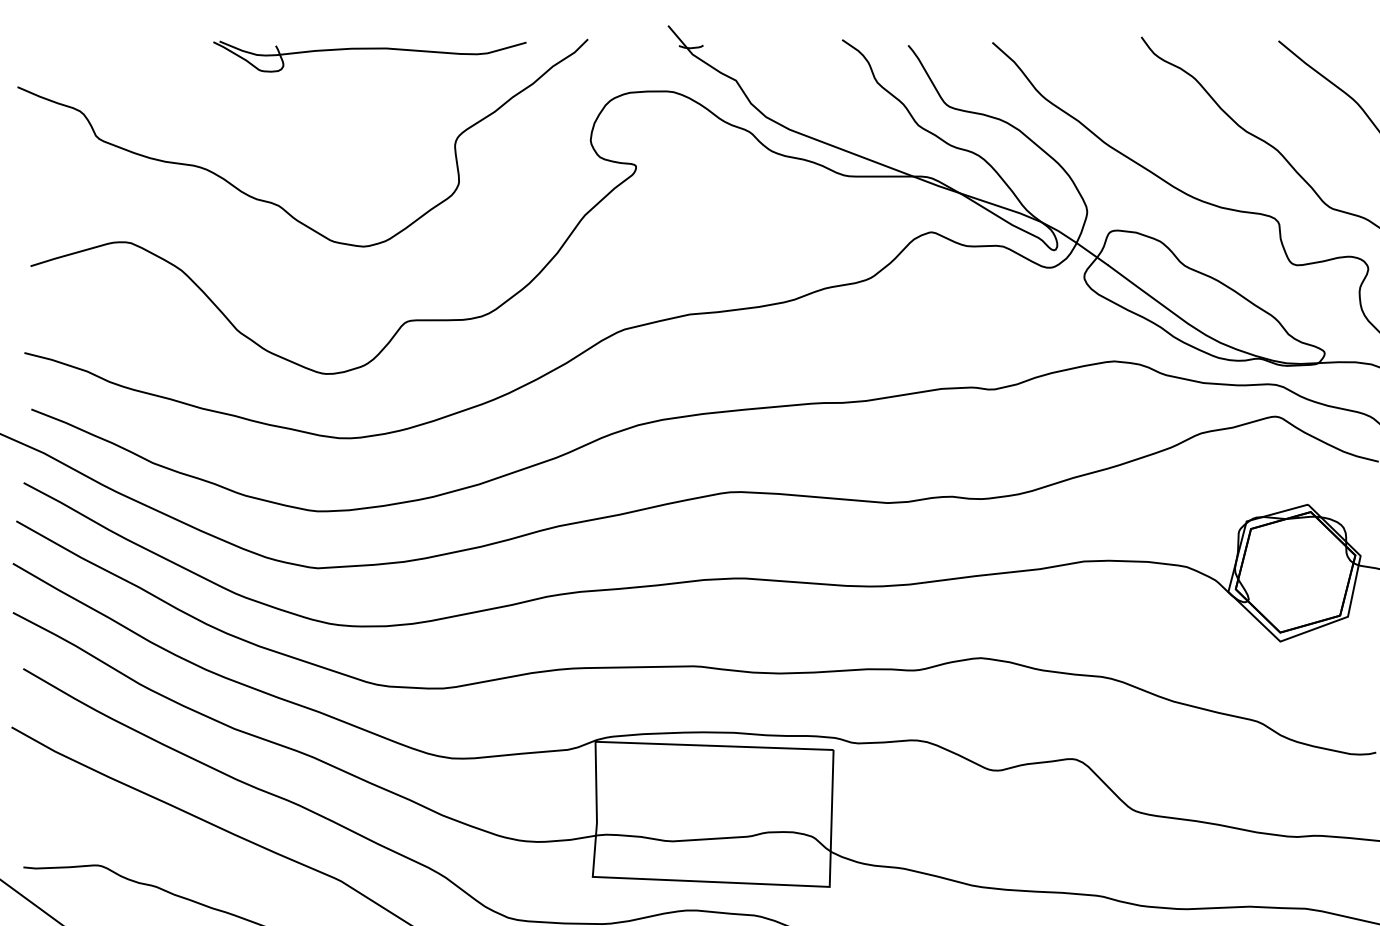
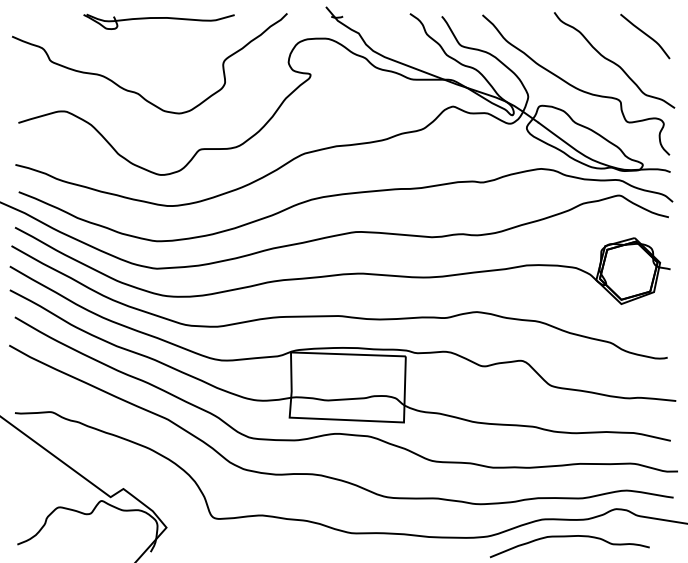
part: (368, 55) -> (158, 21), moved

